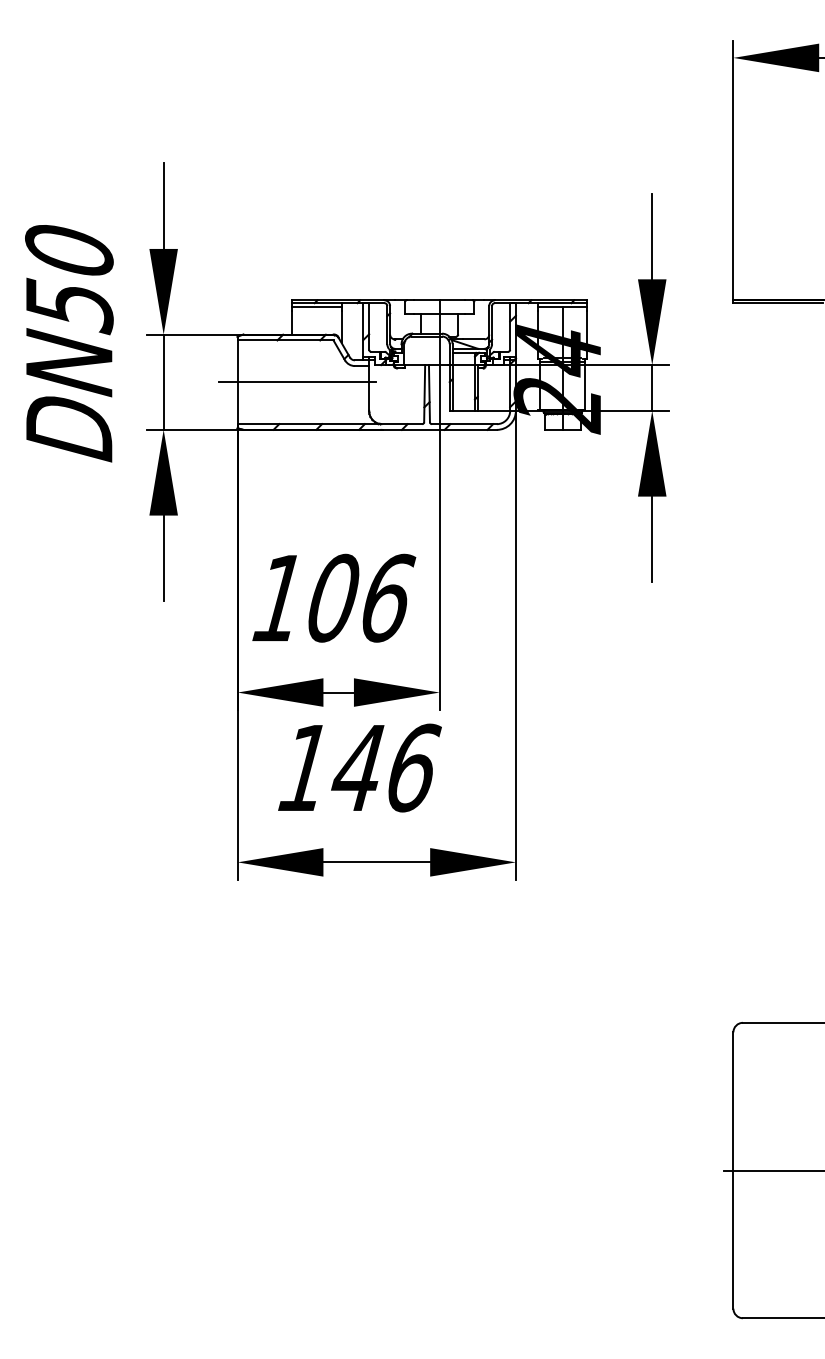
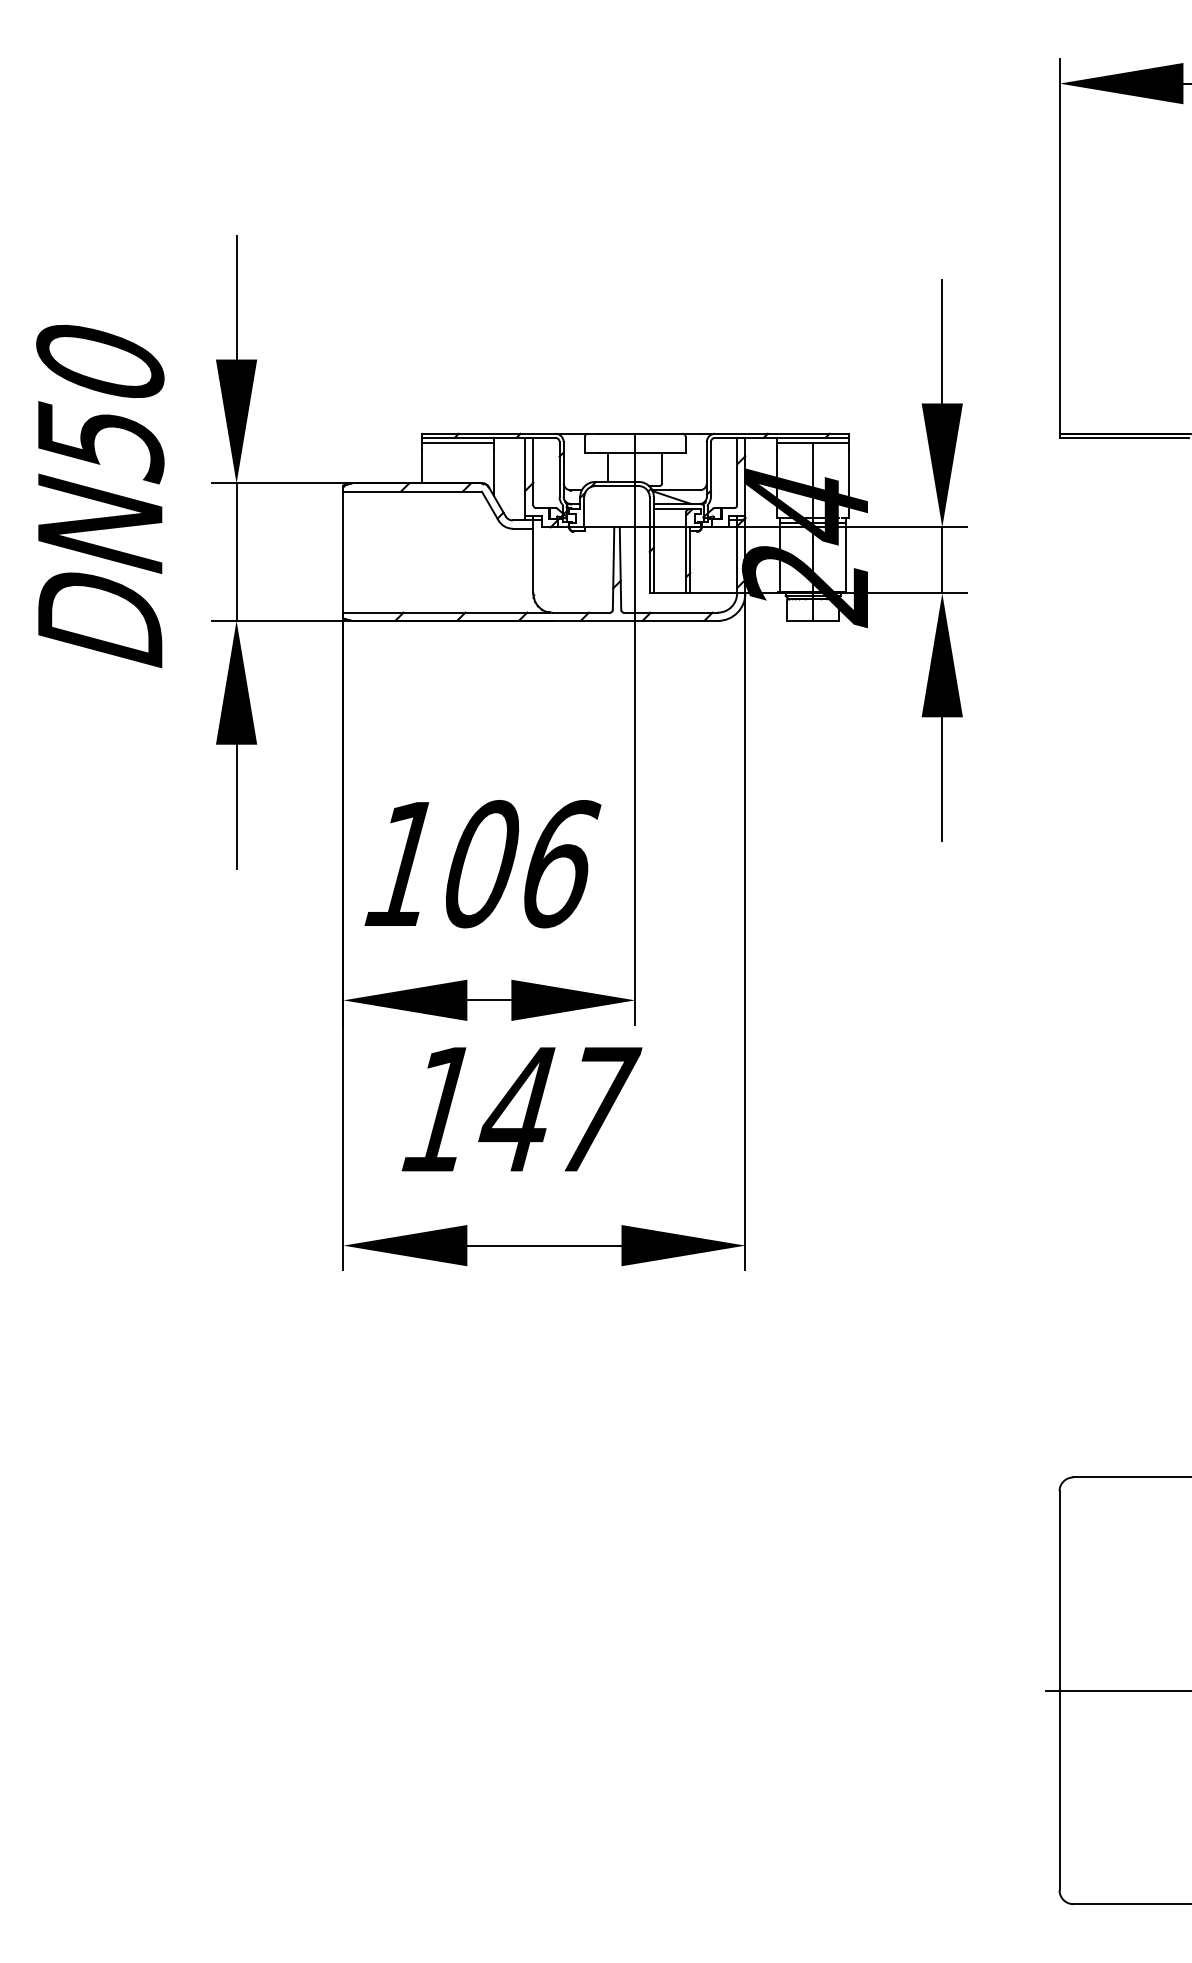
line: (297, 382) -> (429, 552), removed
text: (416, 767) -> (601, 1108), 146 -> 147

